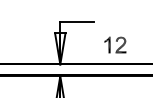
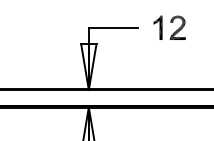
part: (115, 44) -> (169, 27), moved

